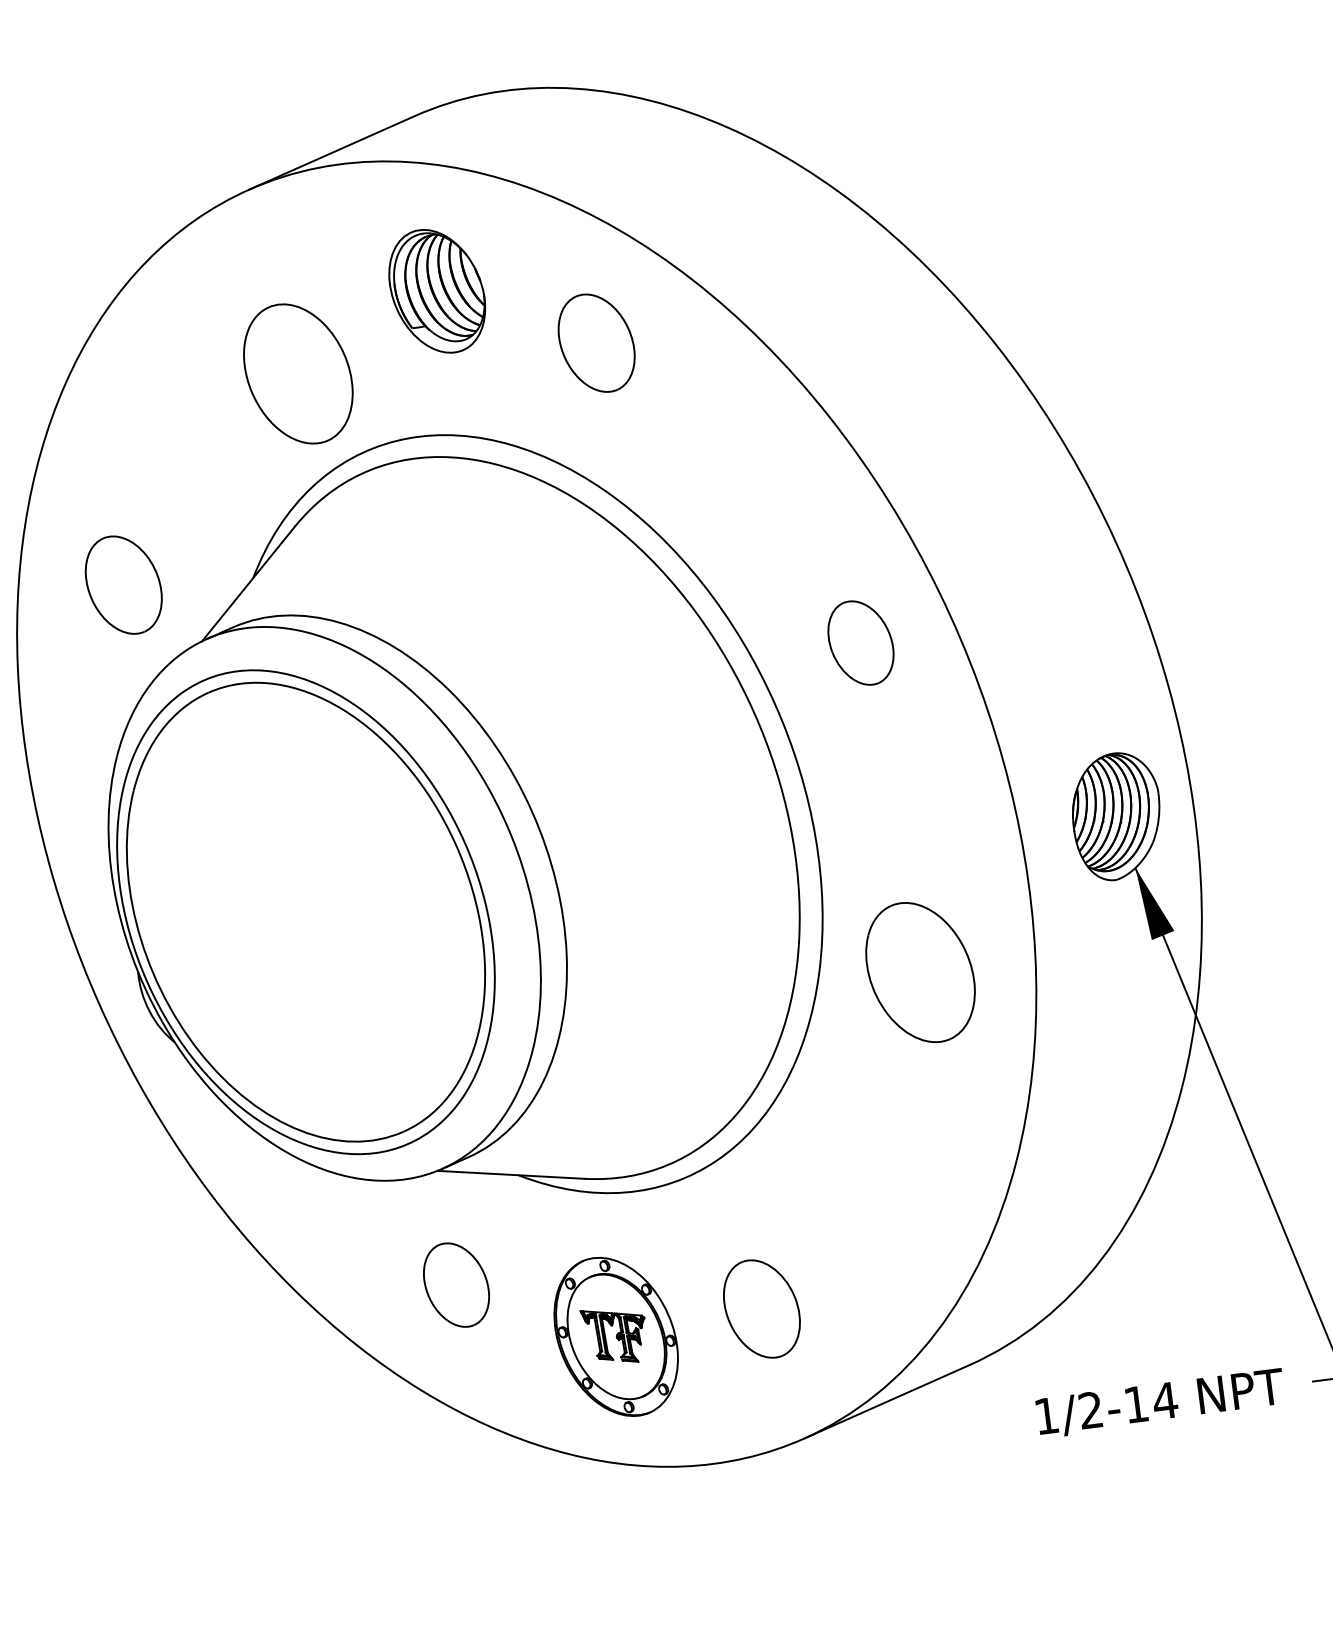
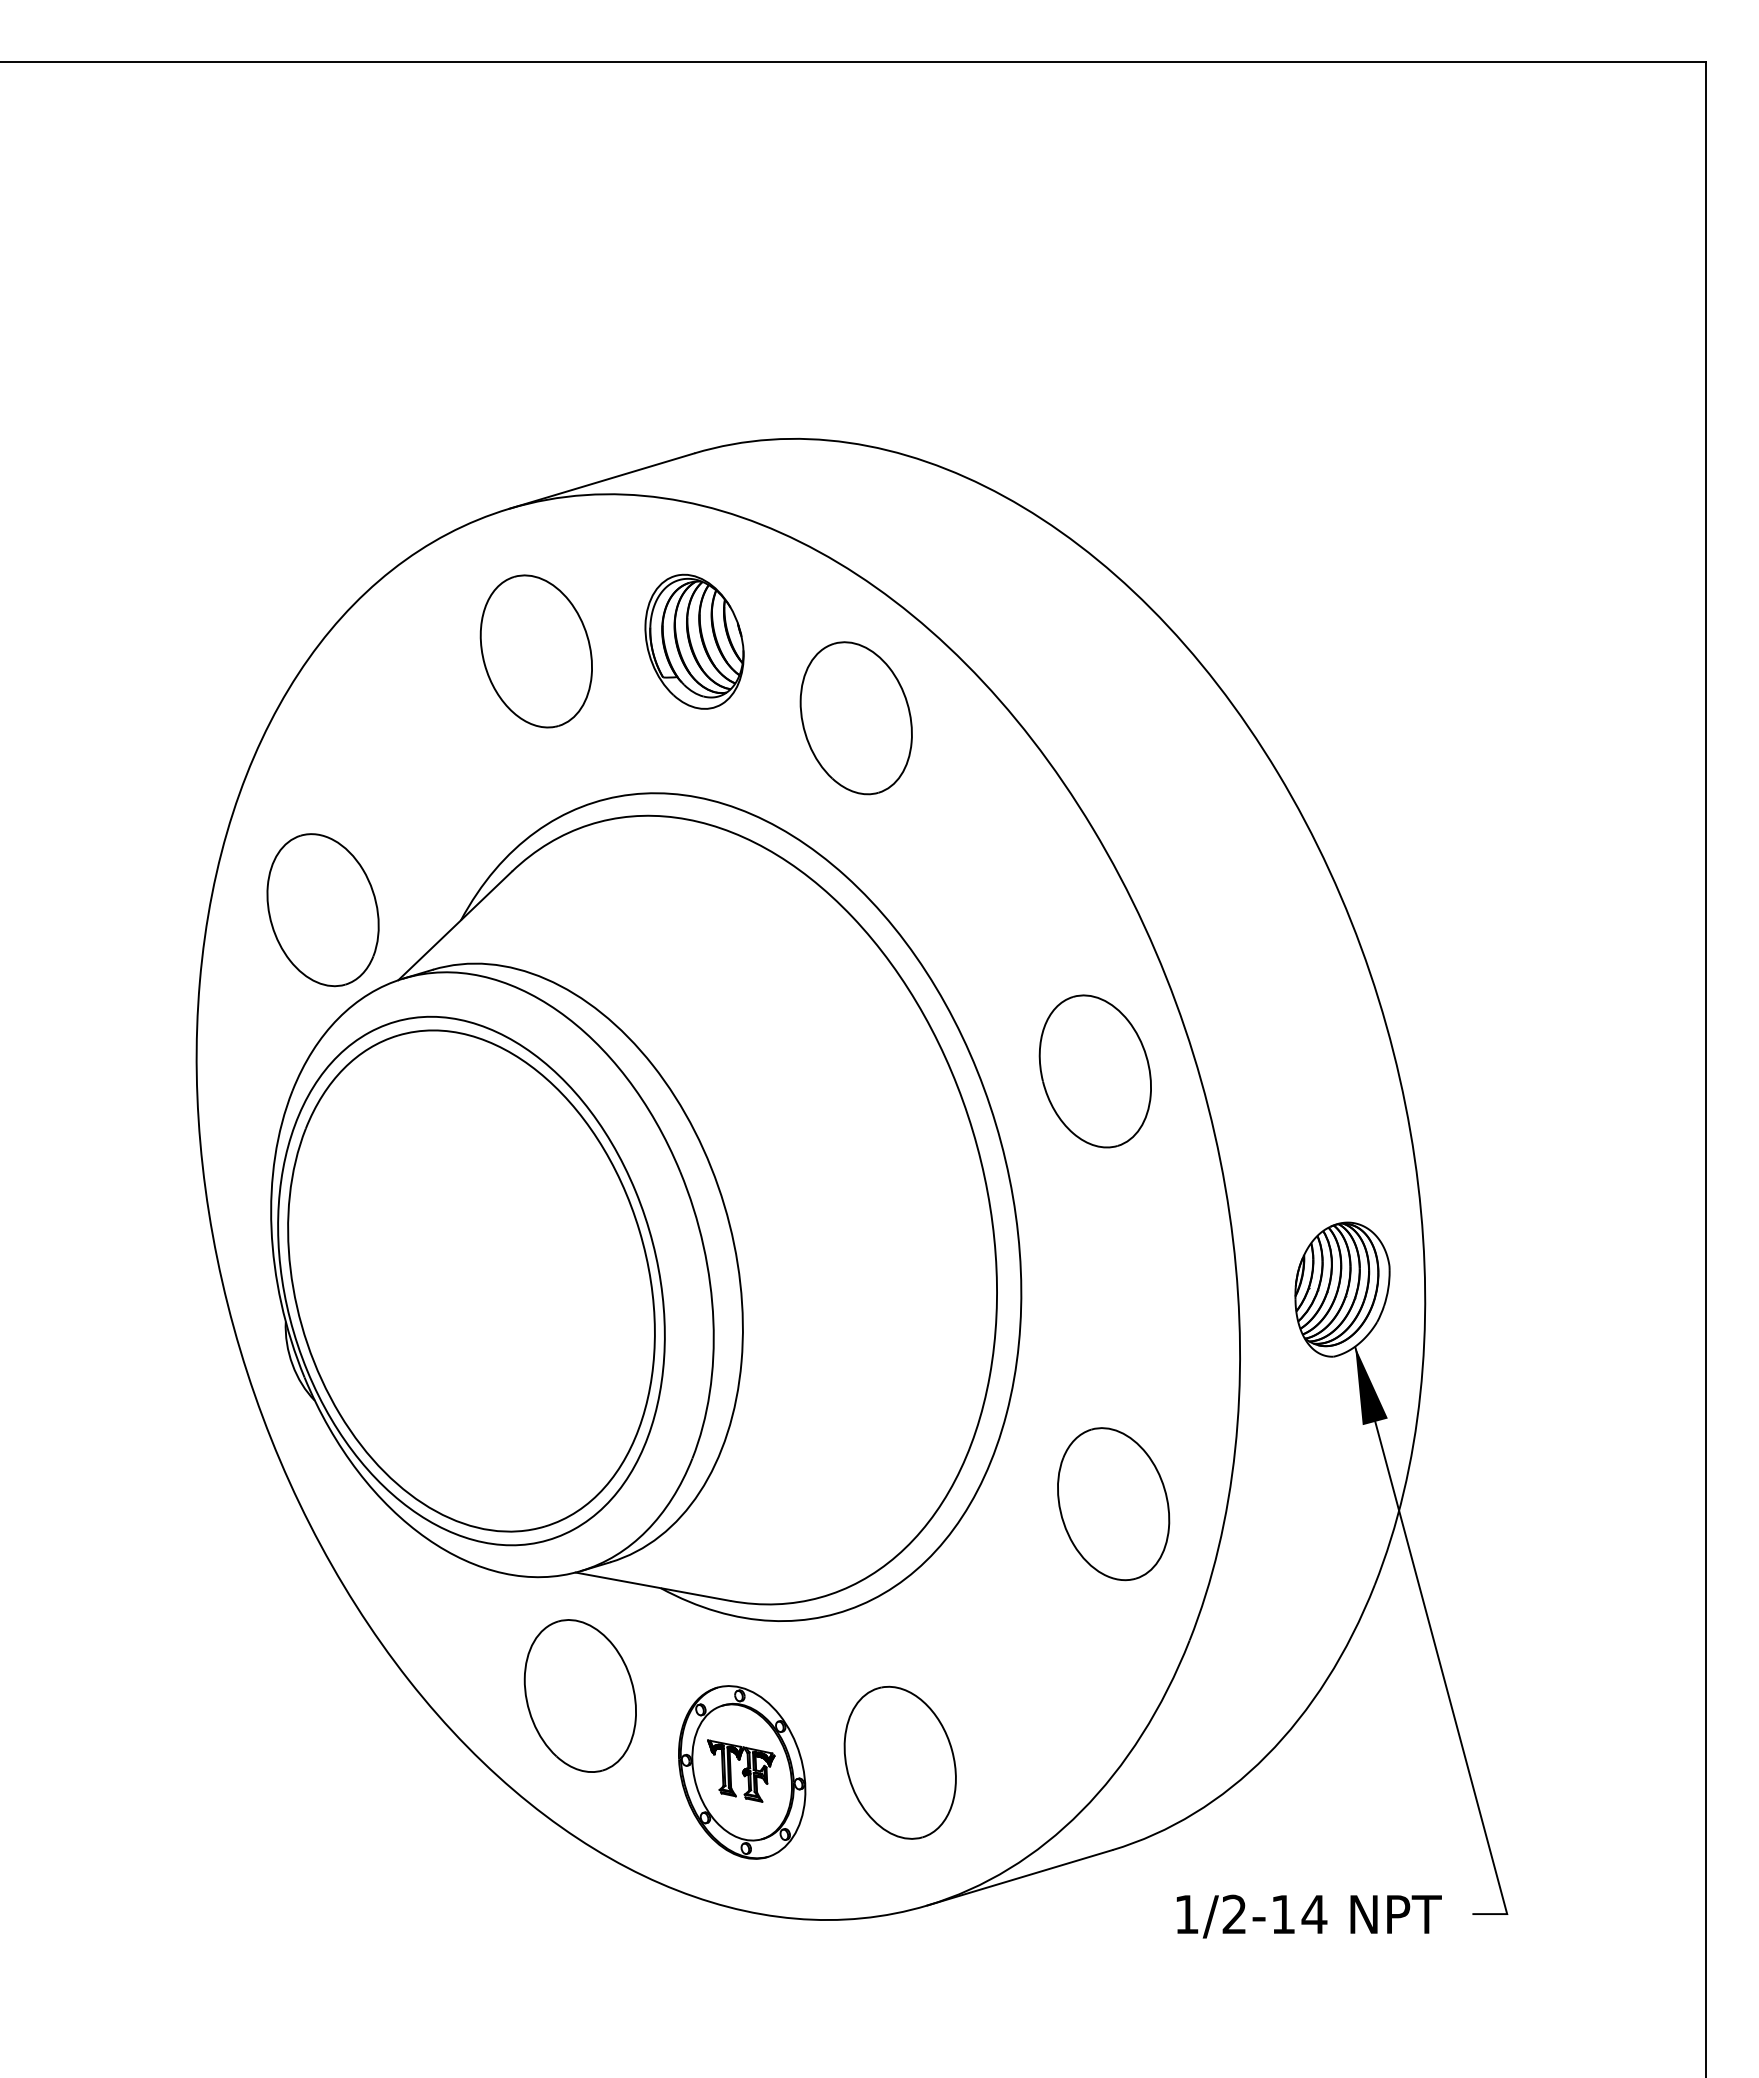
part: (596, 343) -> (855, 718), size x1.43
part: (297, 374) -> (535, 651), moved
part: (123, 585) -> (322, 910), size x1.43
part: (860, 643) -> (1094, 1071), size x1.67
part: (920, 972) -> (1113, 1504), moved
part: (455, 1284) -> (579, 1695), size x1.67
part: (761, 1308) -> (899, 1762), size x1.43

